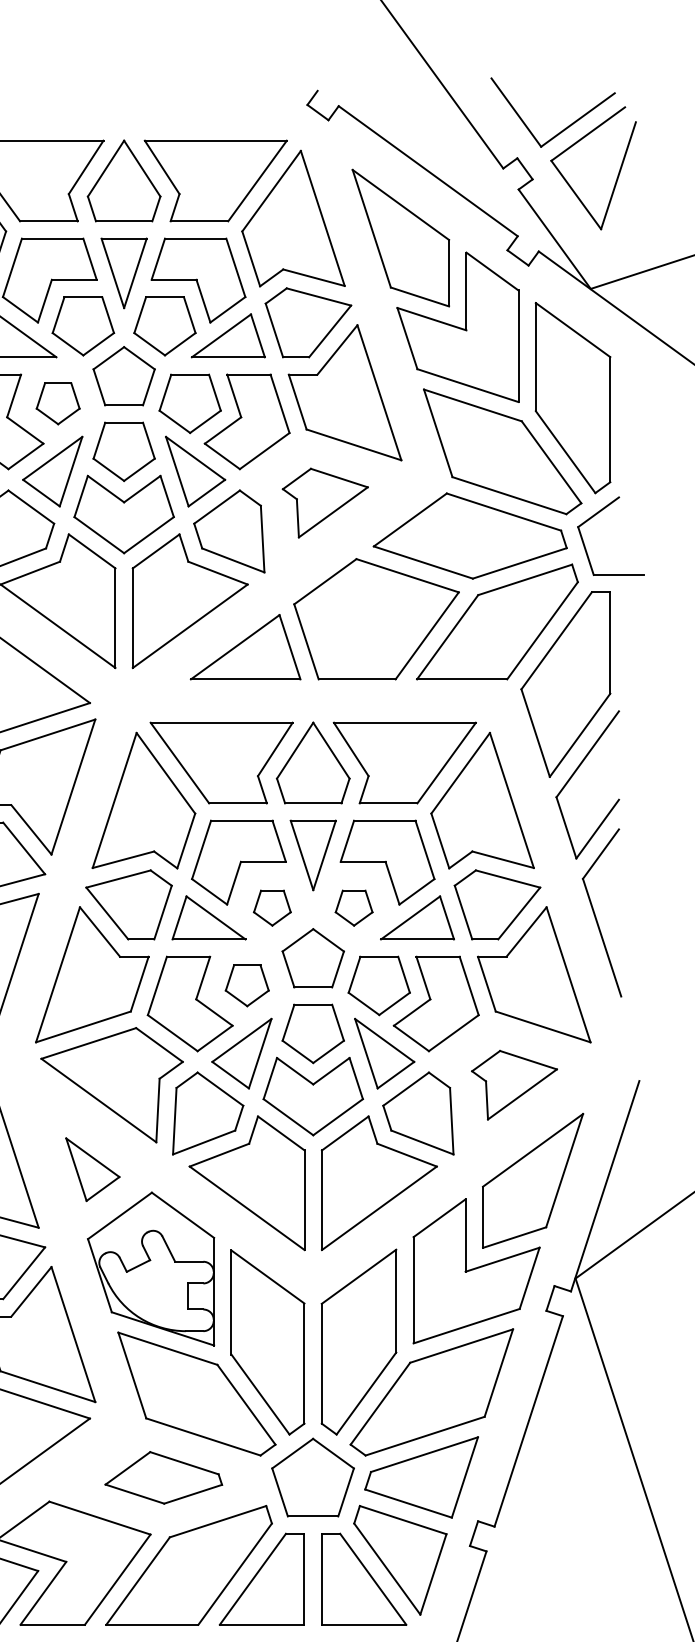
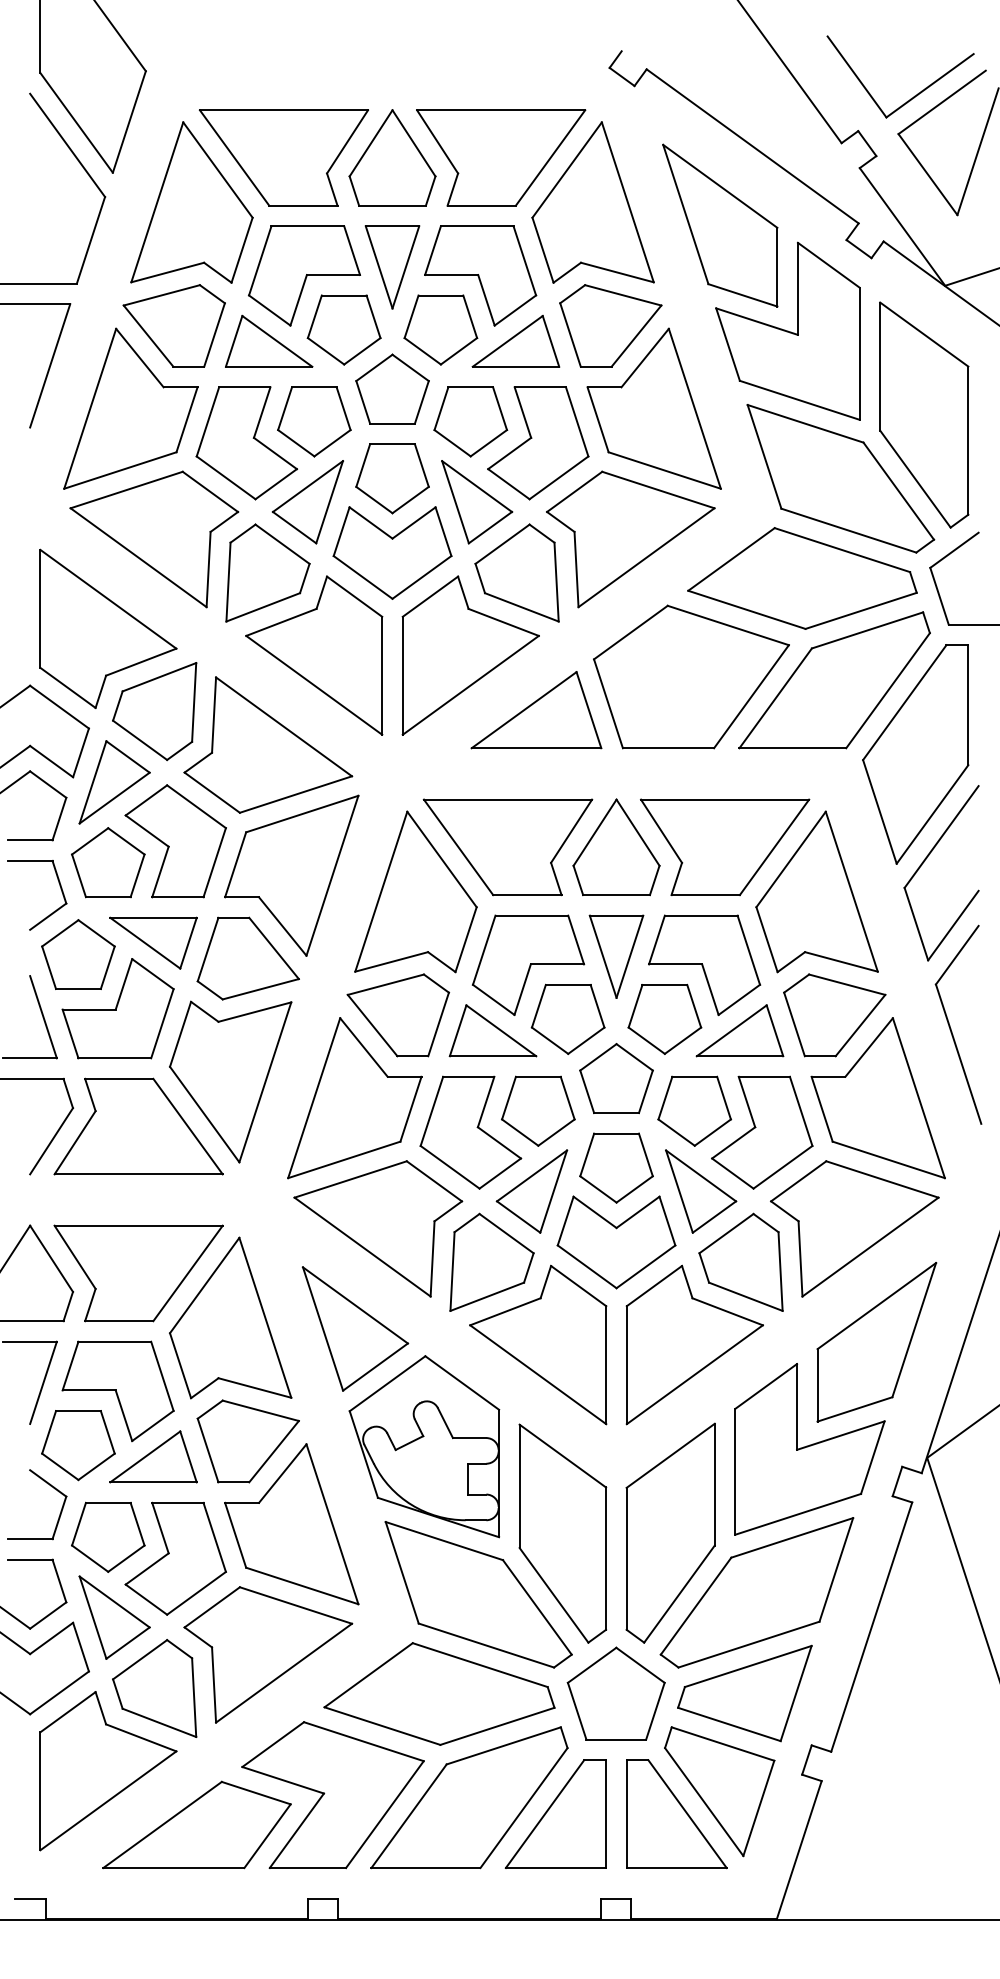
part: (58, 403) -> (314, 421), size x1.43
part: (325, 503) -> (630, 539), size x1.67
part: (271, 907) -> (567, 1018), size x1.67
part: (353, 907) -> (664, 1018), size x1.67
part: (247, 985) -> (538, 1110), size x1.43
part: (514, 1084) -> (854, 1228), size x1.67
part: (92, 1169) -> (355, 1328), size x1.67
part: (163, 1477) -> (439, 1693), size x1.67

